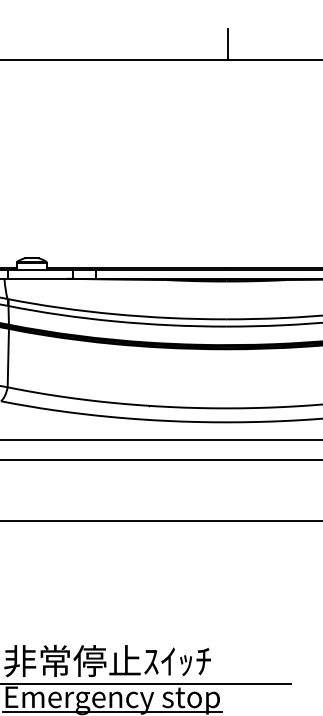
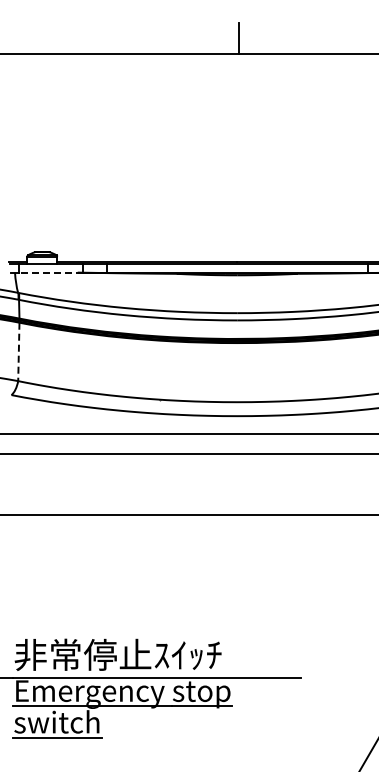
line: (39, 278) -> (50, 272), solid -> dashed
line: (7, 358) -> (18, 352), solid -> dashed

